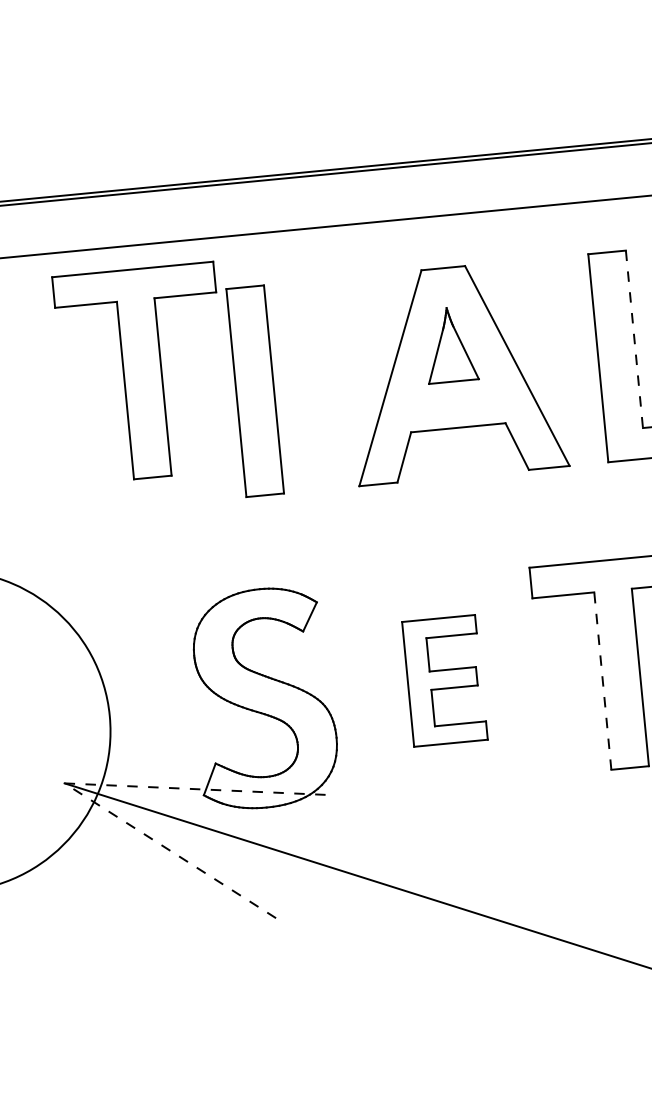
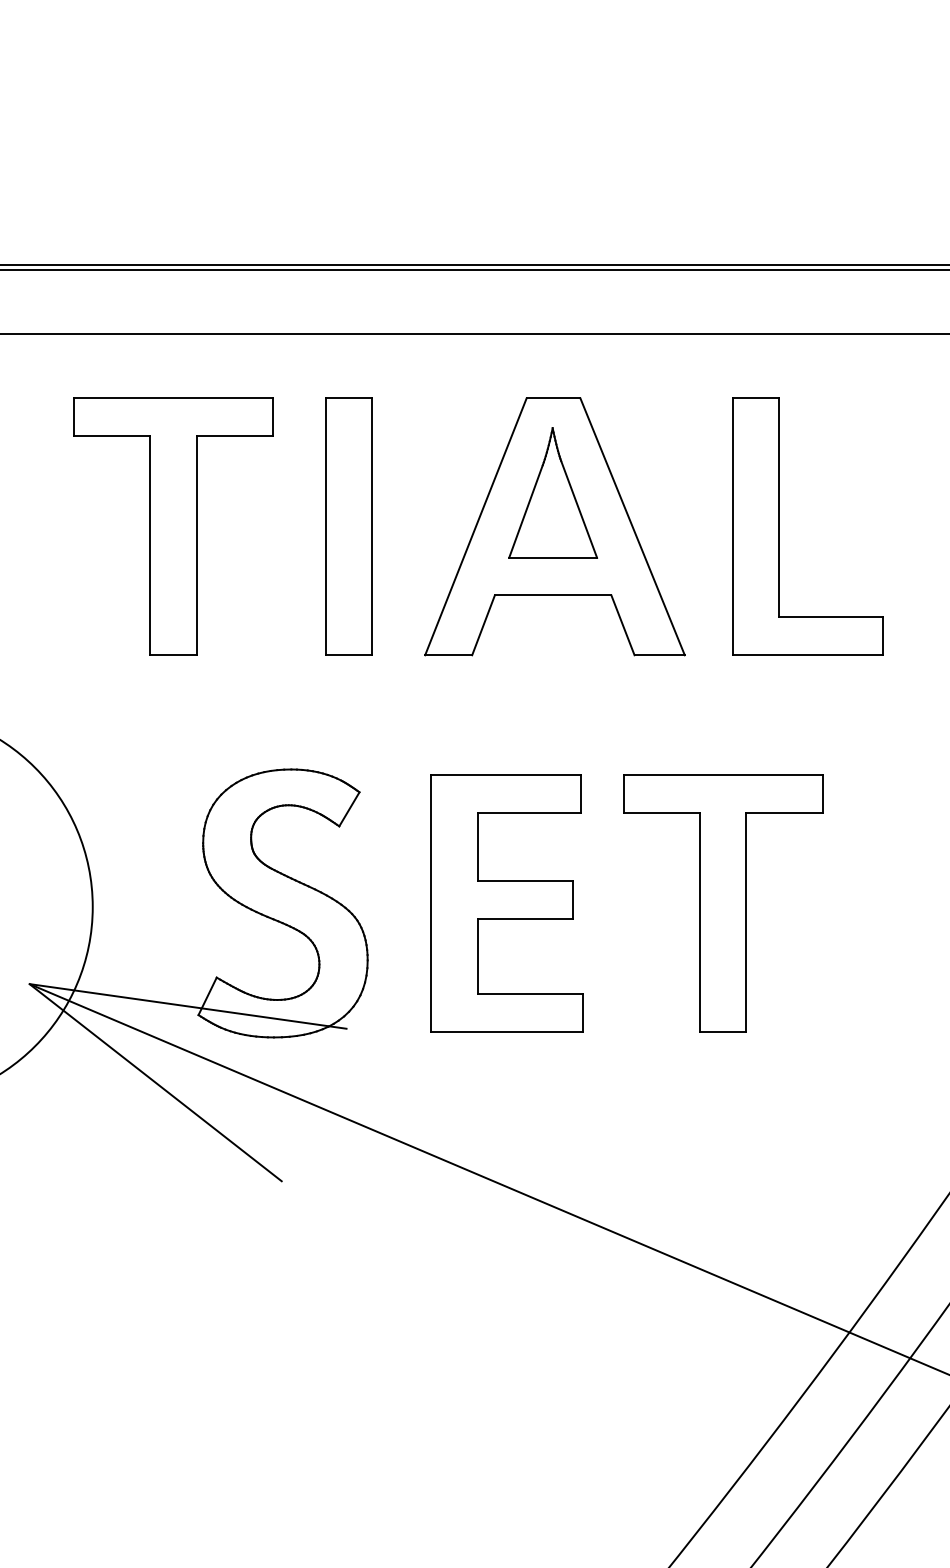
line: (634, 338) -> (779, 507), dashed -> solid
part: (450, 344) -> (553, 492), size x1.43
part: (142, 373) -> (173, 526), moved
part: (254, 391) -> (348, 526), moved
part: (444, 680) -> (506, 903), size x1.67
line: (603, 681) -> (700, 922), dashed -> solid
line: (64, 783) -> (29, 984), dashed -> solid

